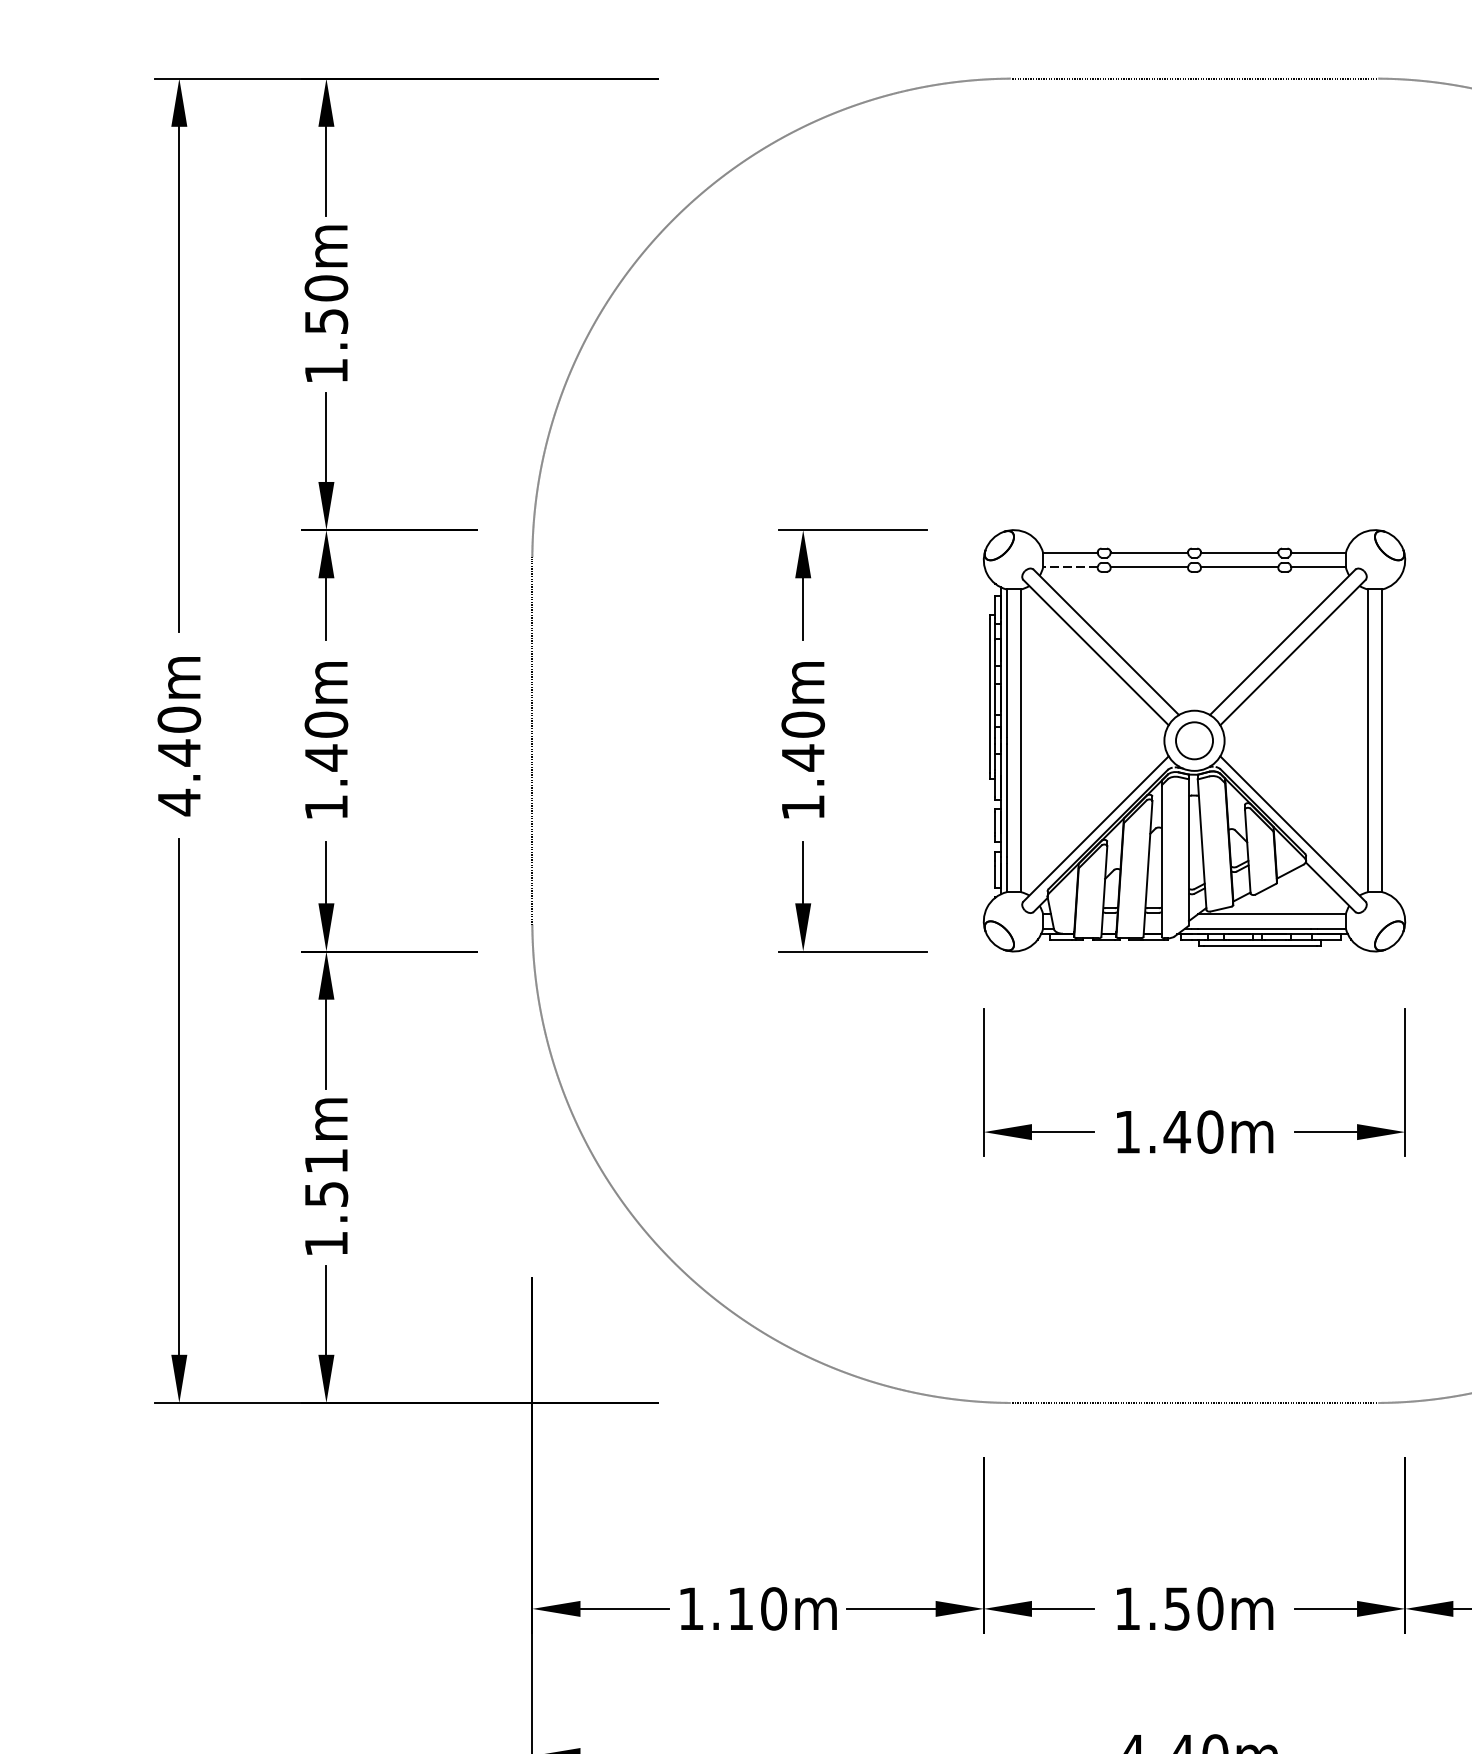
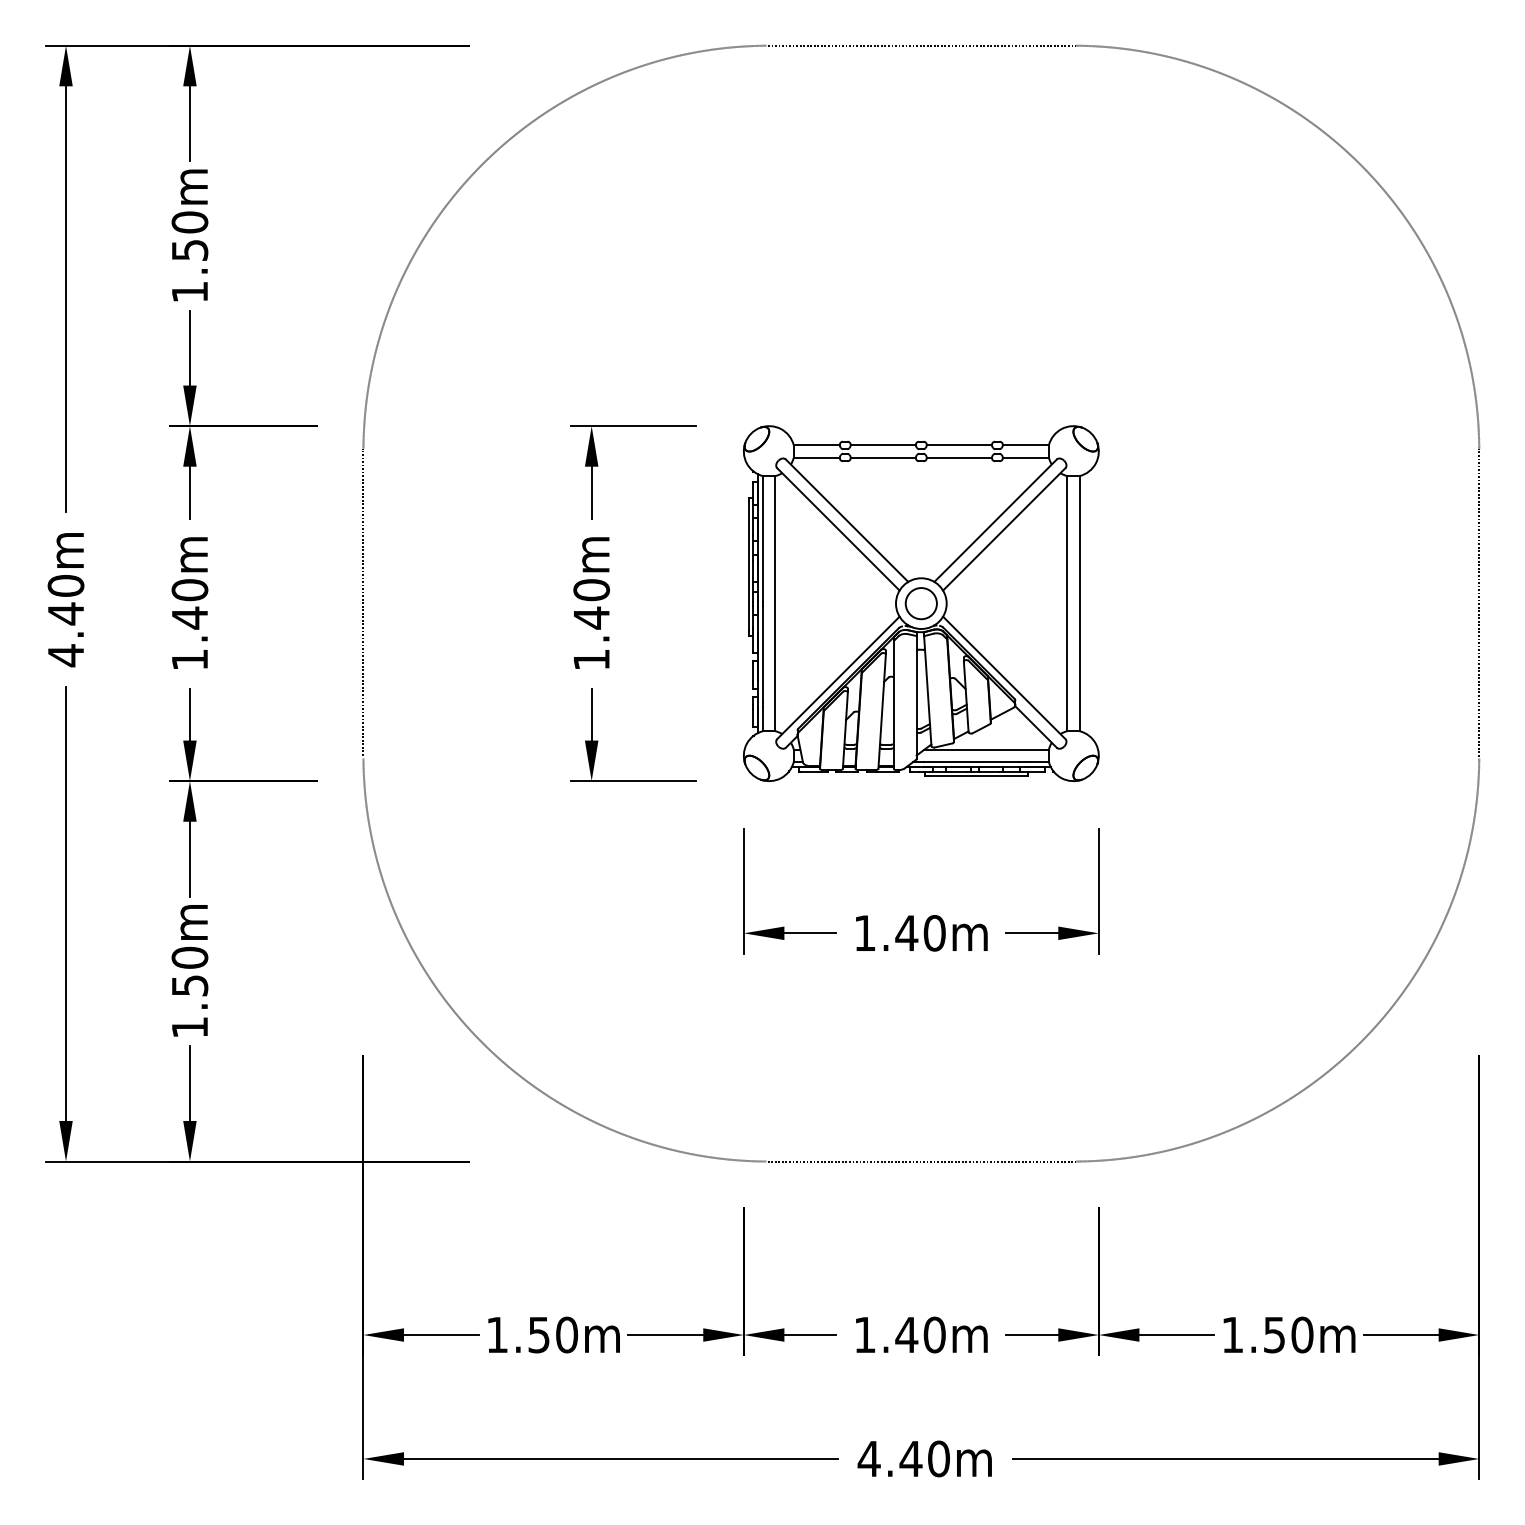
line: (1070, 567) -> (816, 457), dashed -> solid
text: (325, 1160) -> (189, 957), 1.51m -> 1.50m
text: (740, 1609) -> (538, 1335), 1.10m -> 1.50m
text: (1176, 1609) -> (906, 1335), 1.50m -> 1.40m

